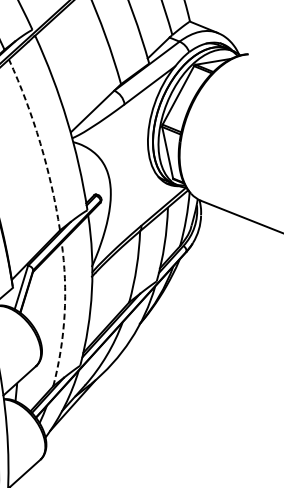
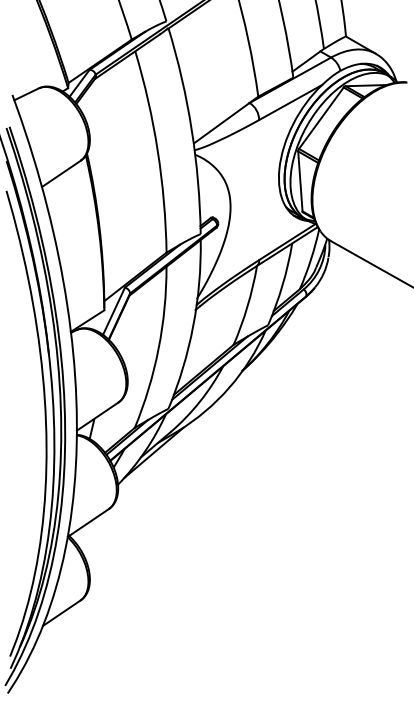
arc: (40, 142) -> (157, 150), dashed -> solid
arc: (64, 314) -> (158, 348), dashed -> solid

